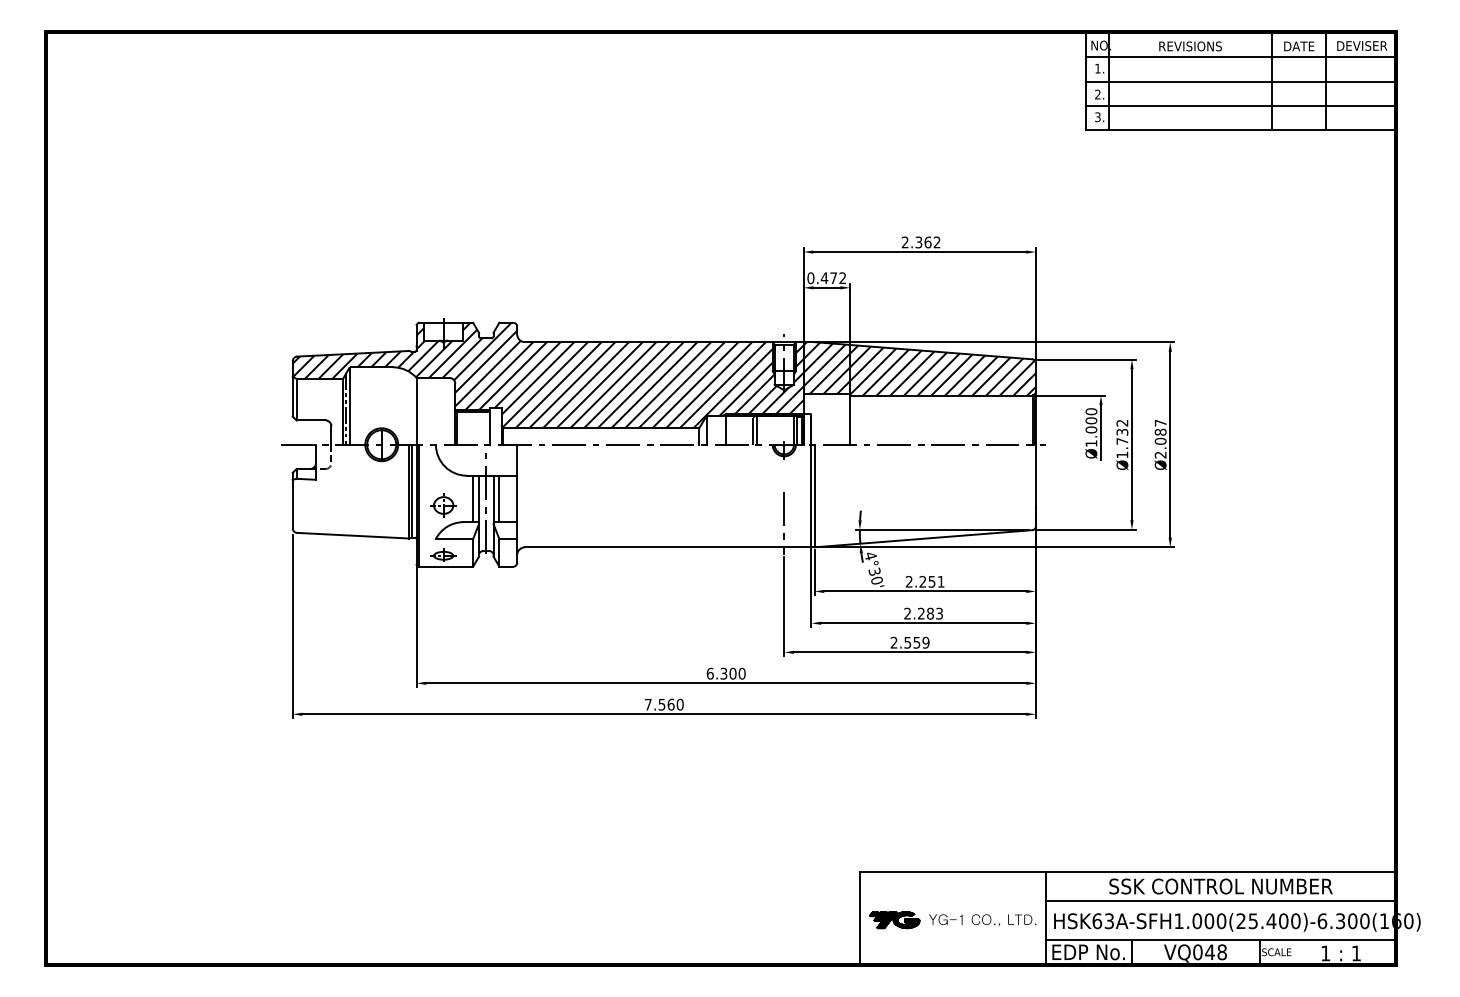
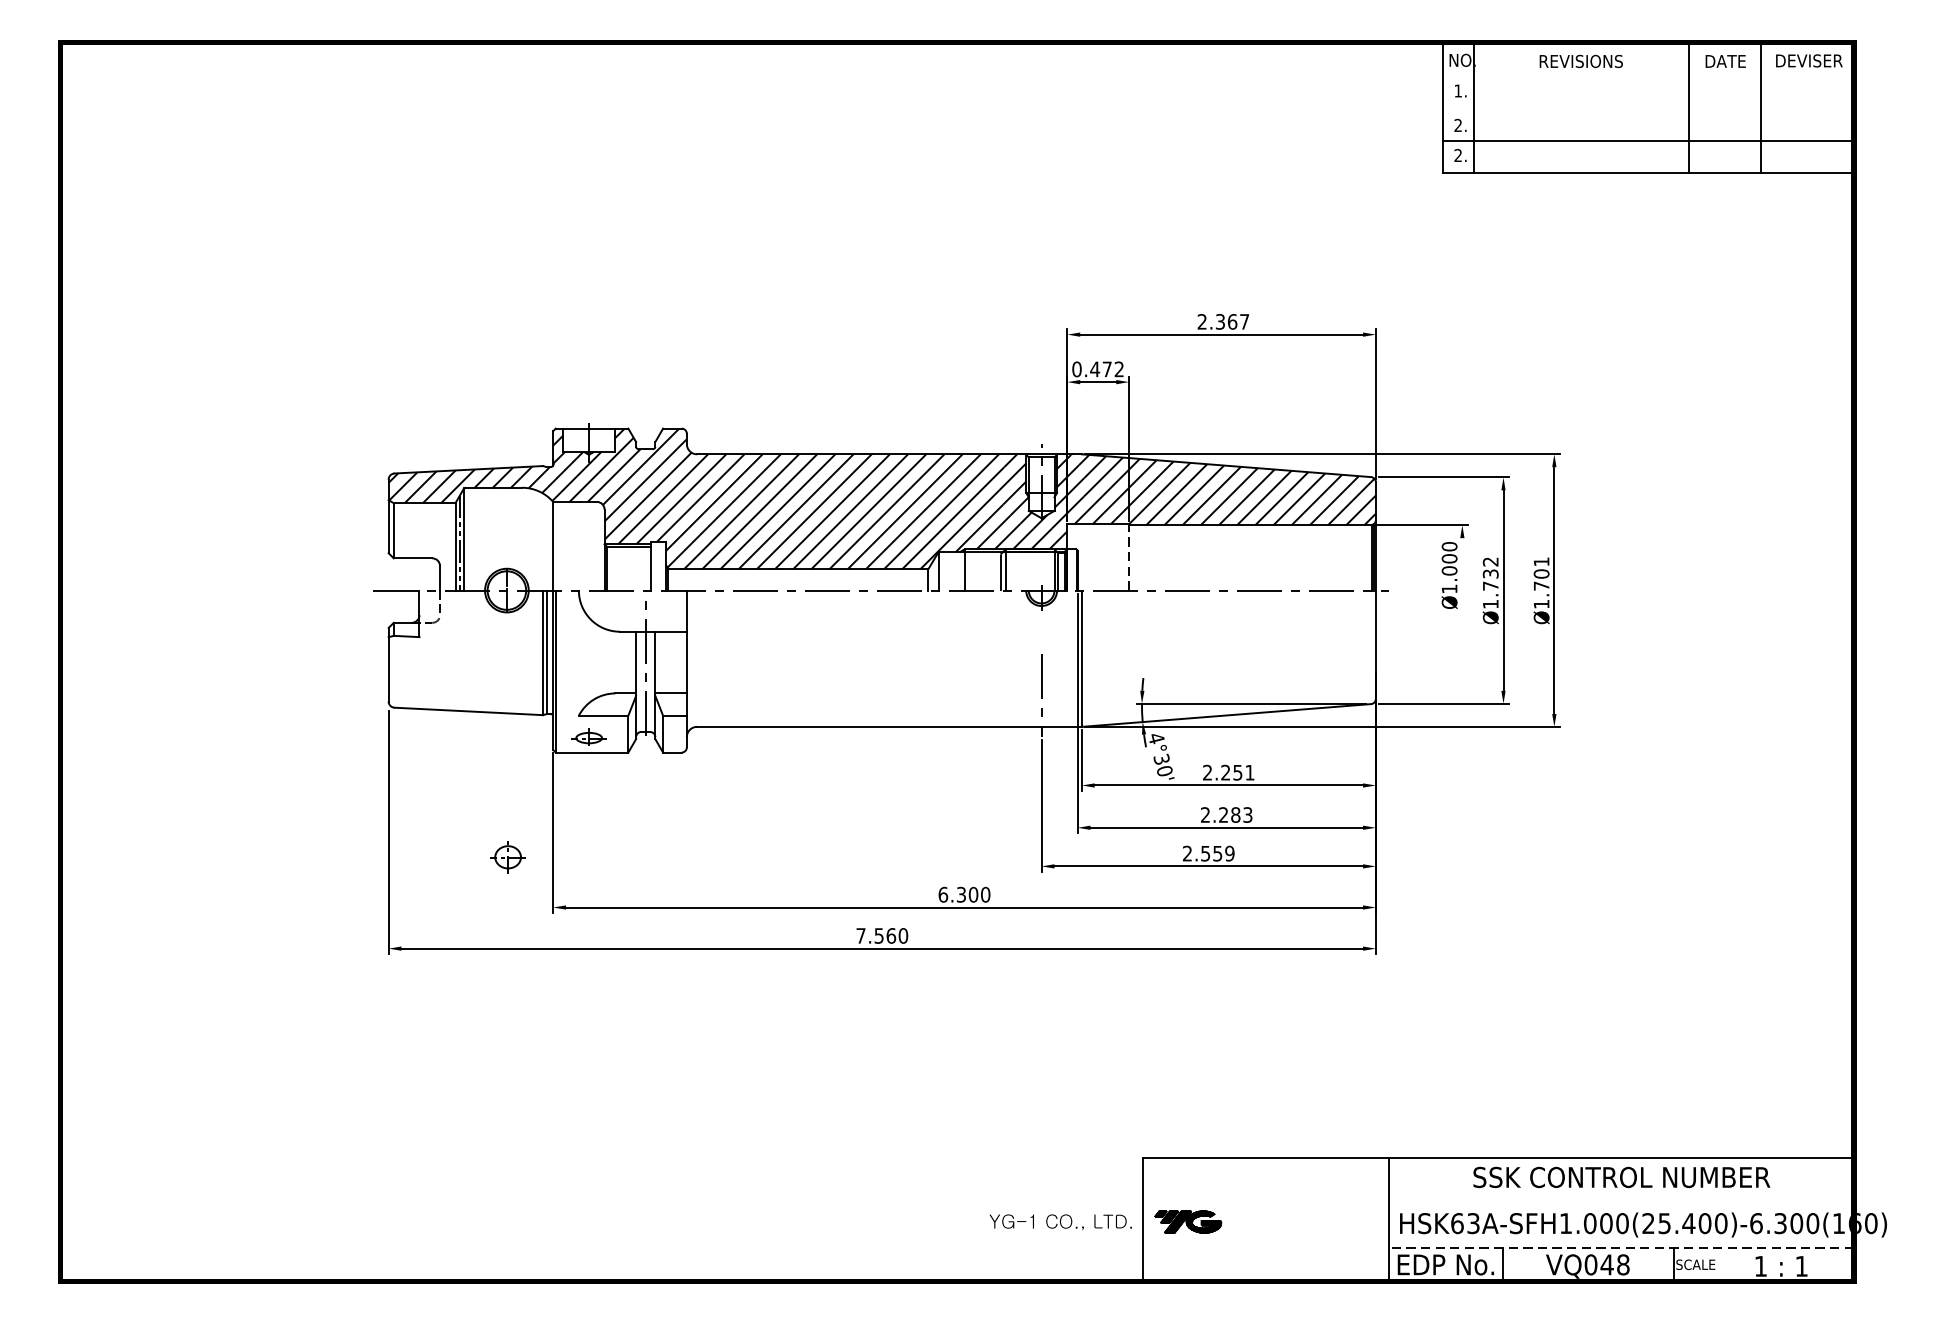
line: (1240, 56) -> (1647, 74), removed
line: (1240, 81) -> (1647, 108), removed
text: (1097, 117) -> (1457, 155), 3. -> 2.
text: (936, 242) -> (1243, 321), 2.362 -> 2.367
line: (850, 419) -> (1129, 557), solid -> dashed
line: (1101, 432) -> (1463, 574), removed
text: (1160, 438) -> (1541, 582), Ø2.087 -> Ø1.701
line: (473, 498) -> (628, 662), removed
line: (499, 498) -> (663, 662), removed
part: (443, 505) -> (507, 857), moved
line: (1220, 901) -> (1621, 1197), removed
text: (982, 919) -> (1060, 1221), moved
line: (1220, 939) -> (1621, 1247), solid -> dashed

